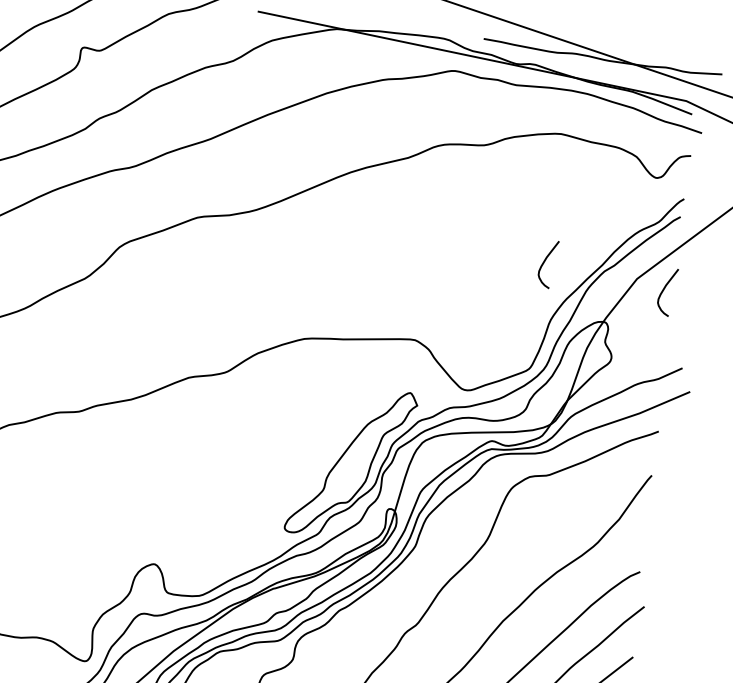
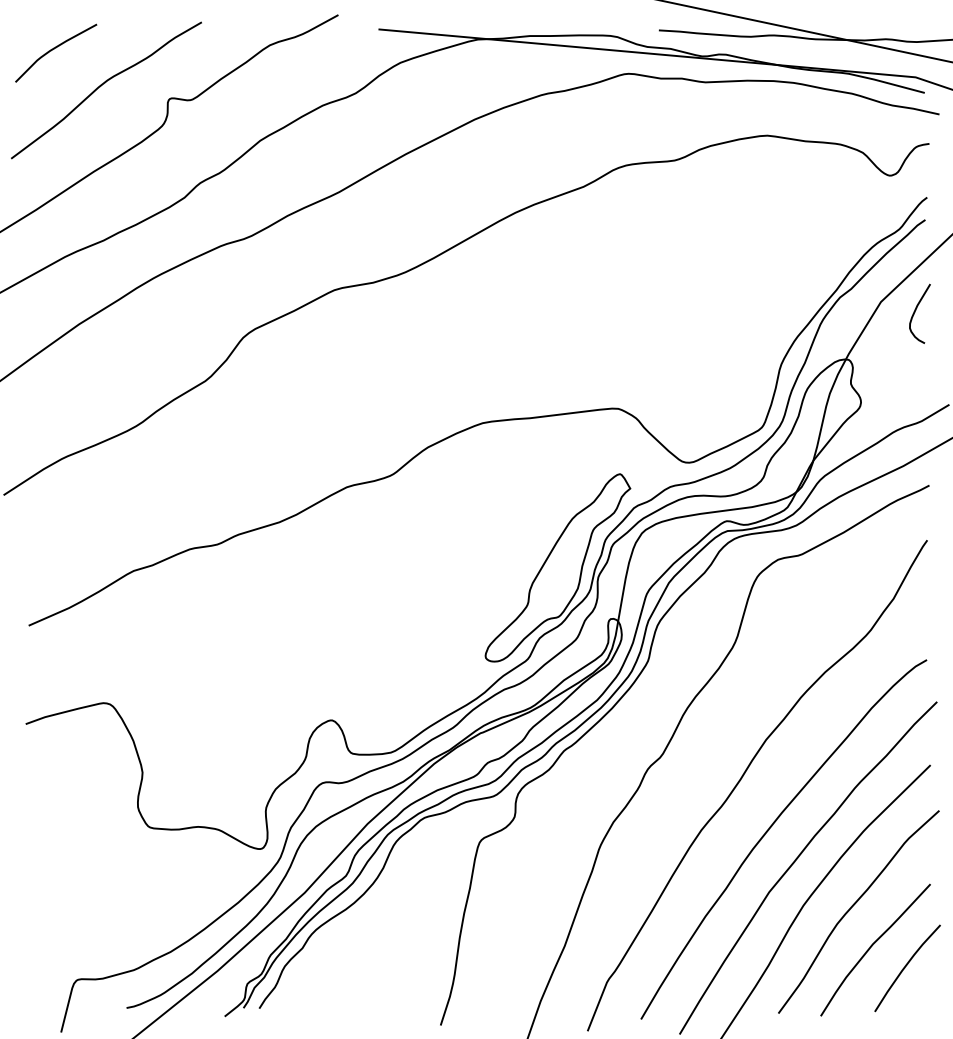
curve: (544, 262) -> (765, 295), removed

